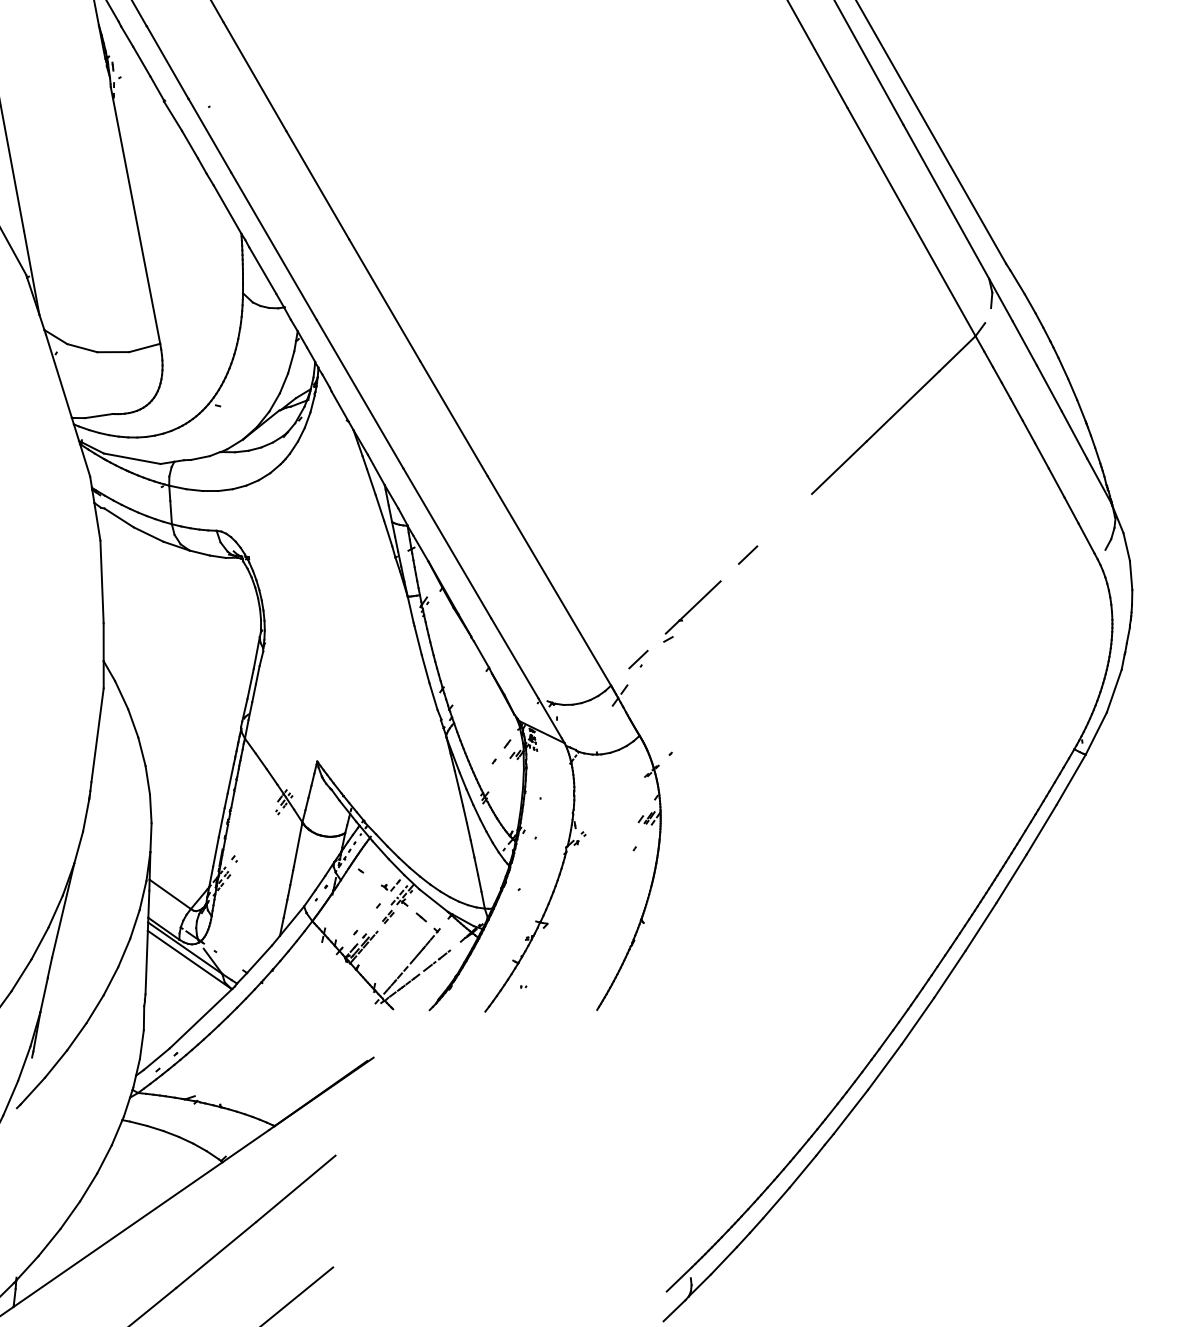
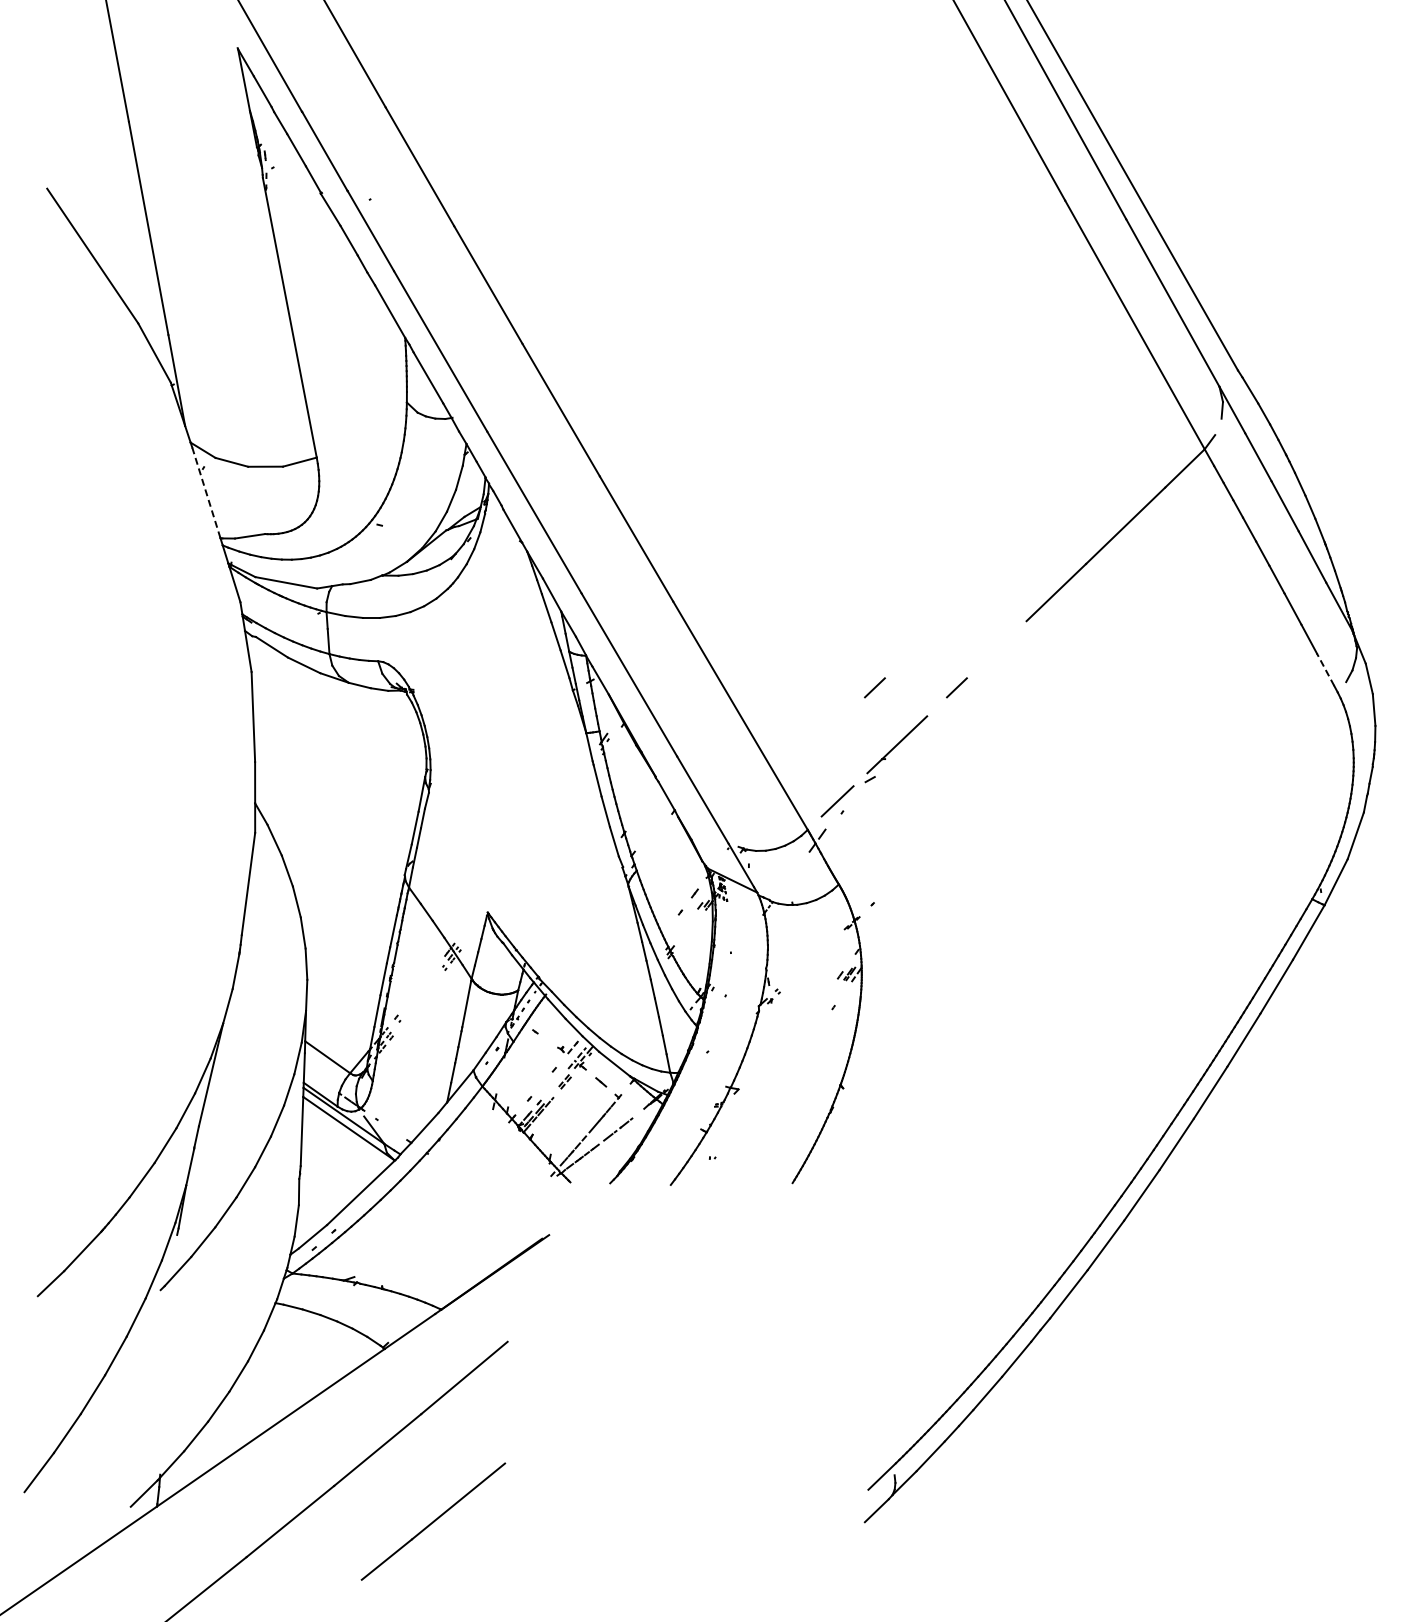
line: (59, 375) -> (206, 492), solid -> dashed
line: (1086, 538) -> (1325, 669), solid -> dashed
line: (672, 554) -> (874, 687), added
part: (638, 659) -> (837, 801), size x1.6

